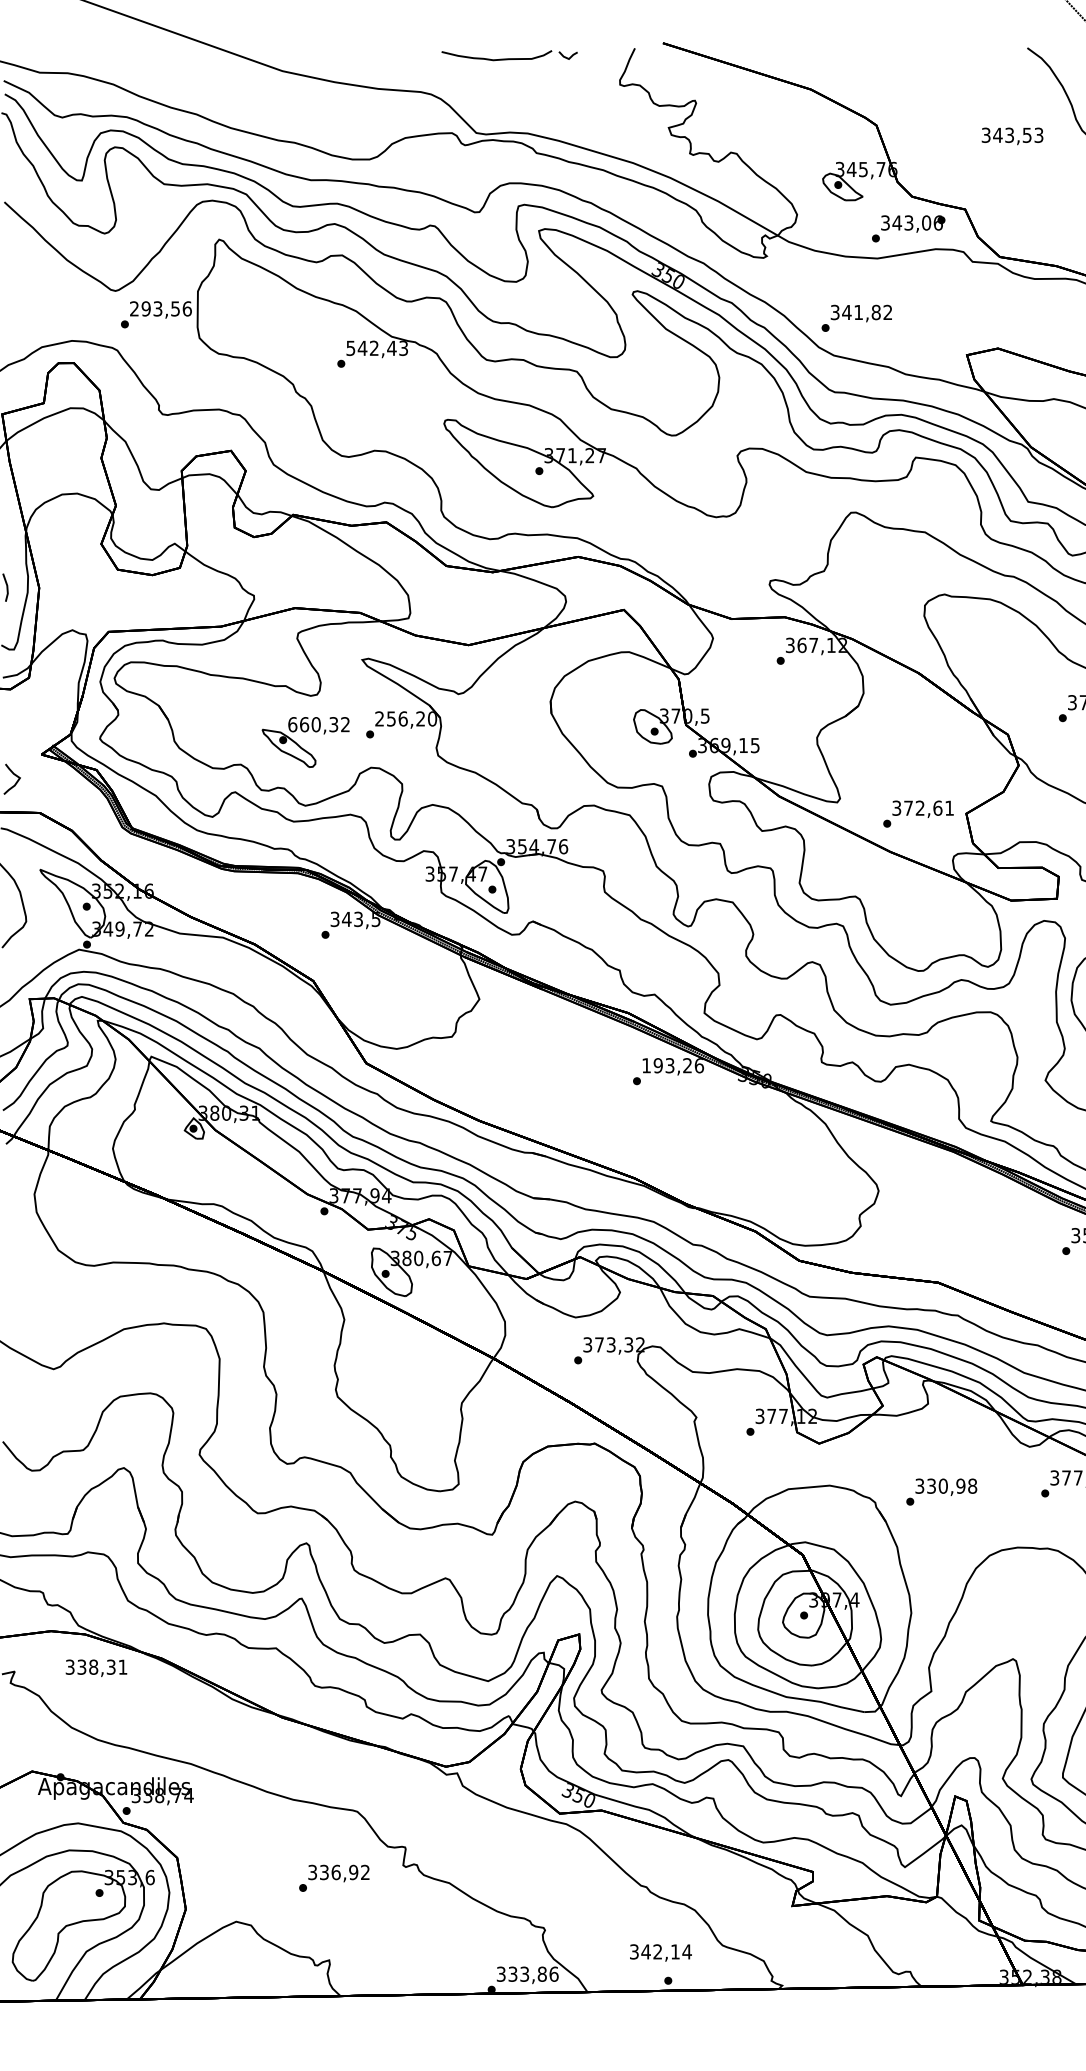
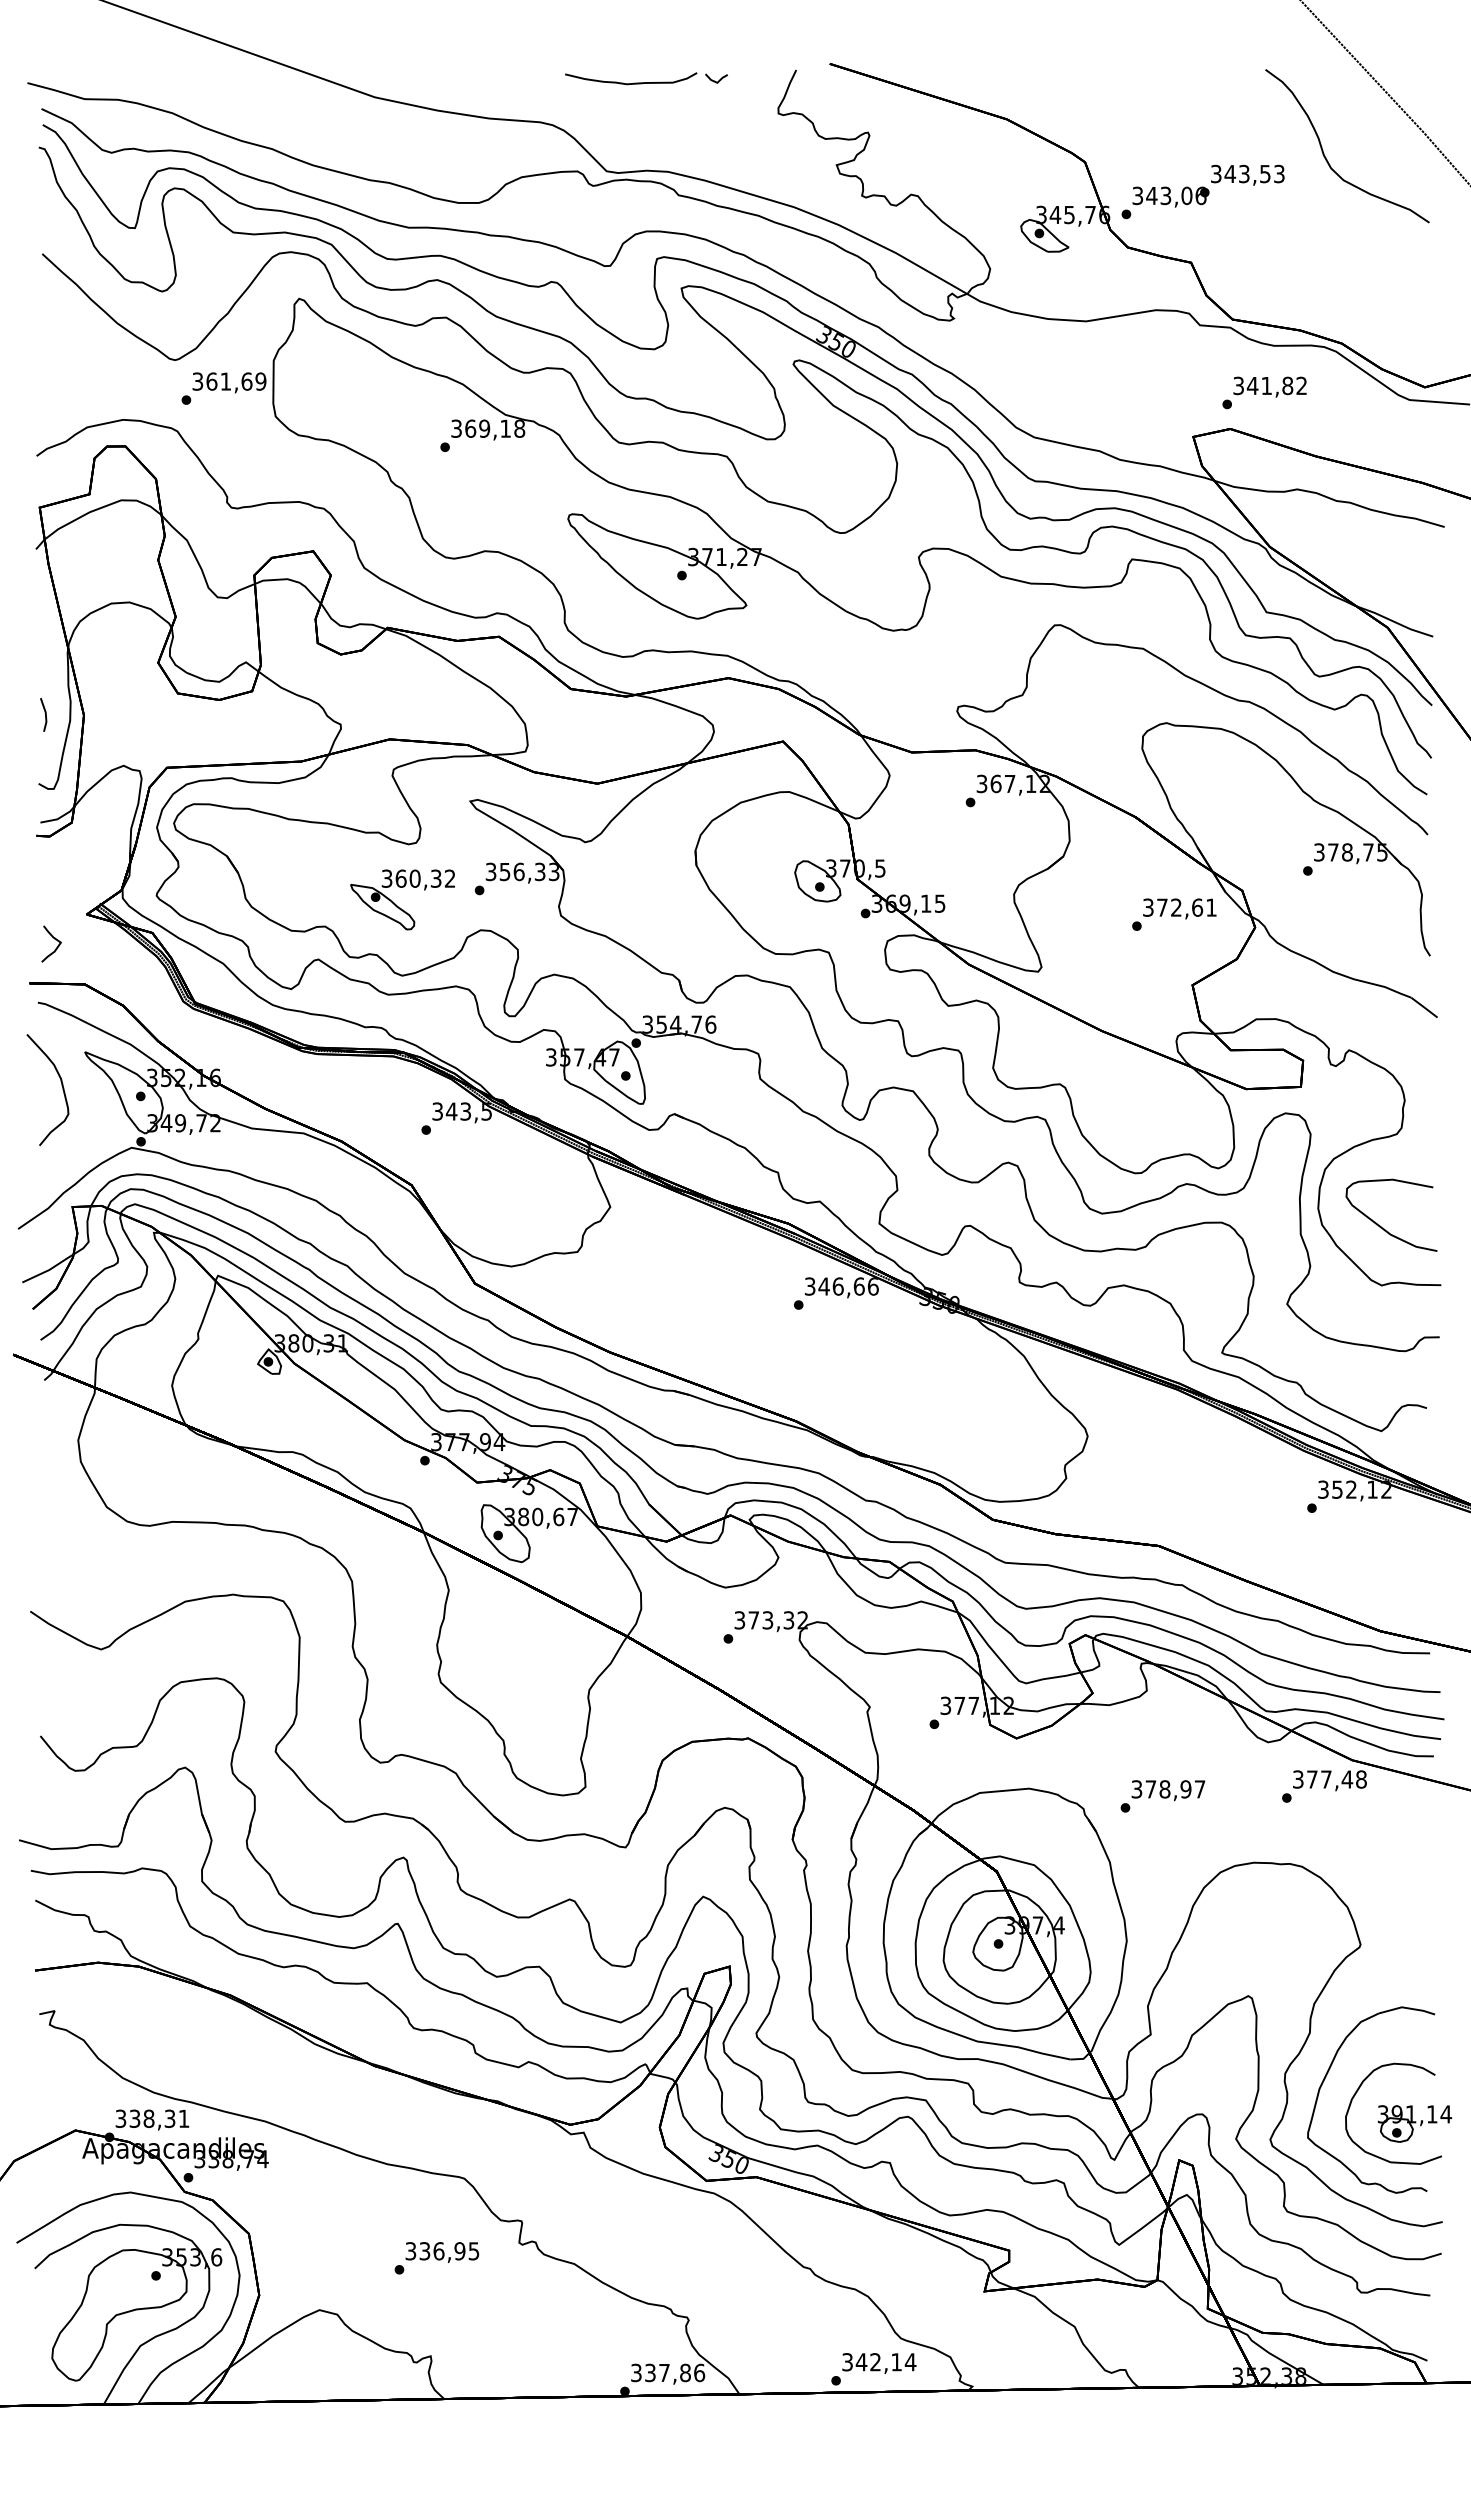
text: (908, 228) -> (1165, 202), moved
text: (160, 308) -> (229, 381), 293,56 -> 361,69
text: (856, 318) -> (1264, 392), moved
text: (377, 348) -> (488, 428), 542,43 -> 369,18
text: (405, 718) -> (522, 871), 256,20 -> 356,33
text: (292, 724) -> (386, 878), 660,32 -> 360,32
text: (918, 813) -> (1174, 914), moved
text: (666, 1065) -> (834, 1286), 193,26 -> 346,66
text: (952, 1486) -> (1175, 1789), 330,98 -> 378,97
text: (96, 1667) -> (152, 2119), moved
text: (365, 1872) -> (473, 2251), 336,92 -> 336,95
text: (661, 1952) -> (879, 2363), moved
text: (524, 1973) -> (664, 2372), 333,86 -> 337,86

